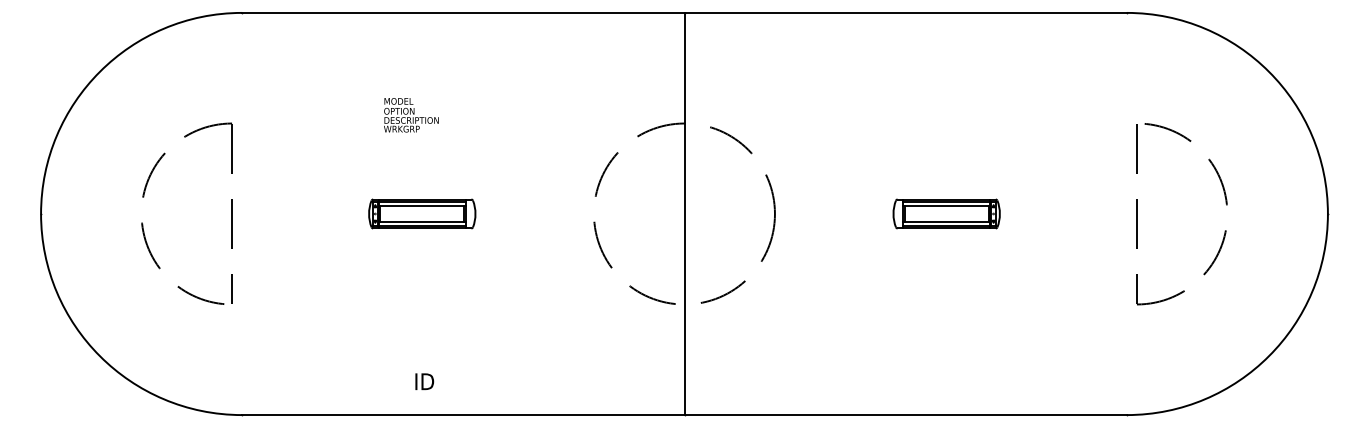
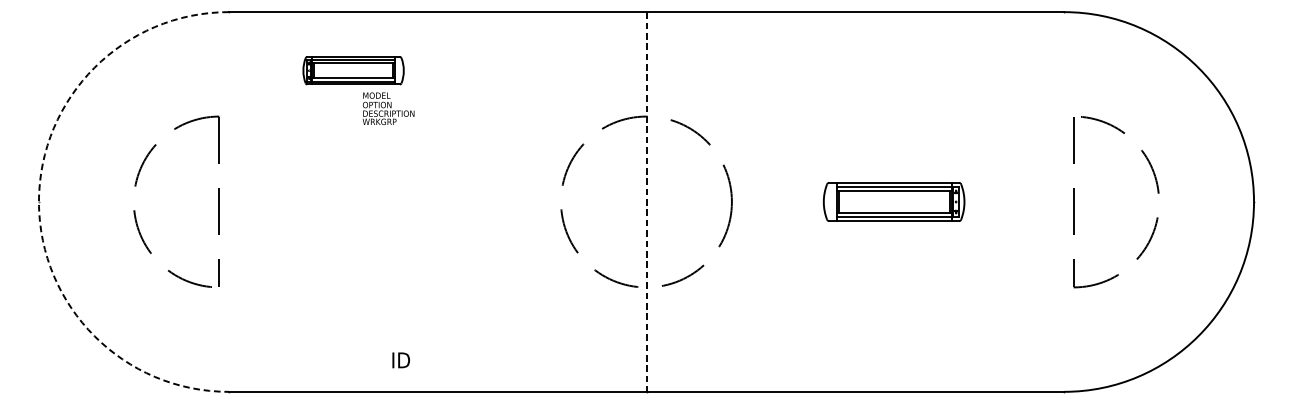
arc: (41, 213) -> (39, 201), solid -> dashed
part: (422, 213) -> (353, 70), moved
part: (946, 213) -> (893, 201), size x1.4
line: (684, 214) -> (646, 202), solid -> dashed

